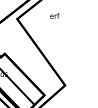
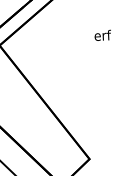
text: (54, 15) -> (102, 34), moved

